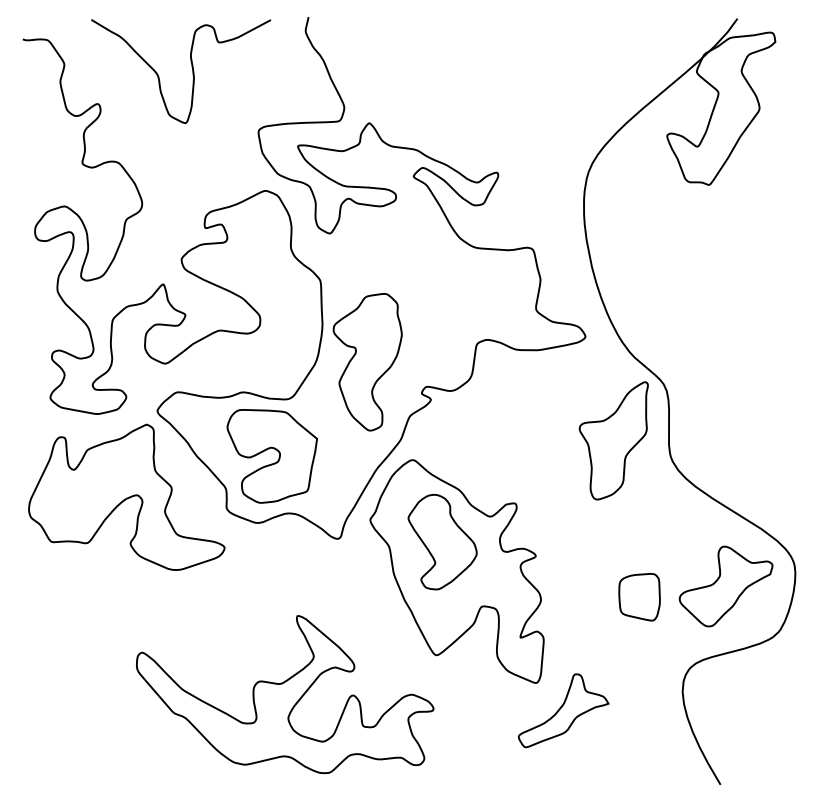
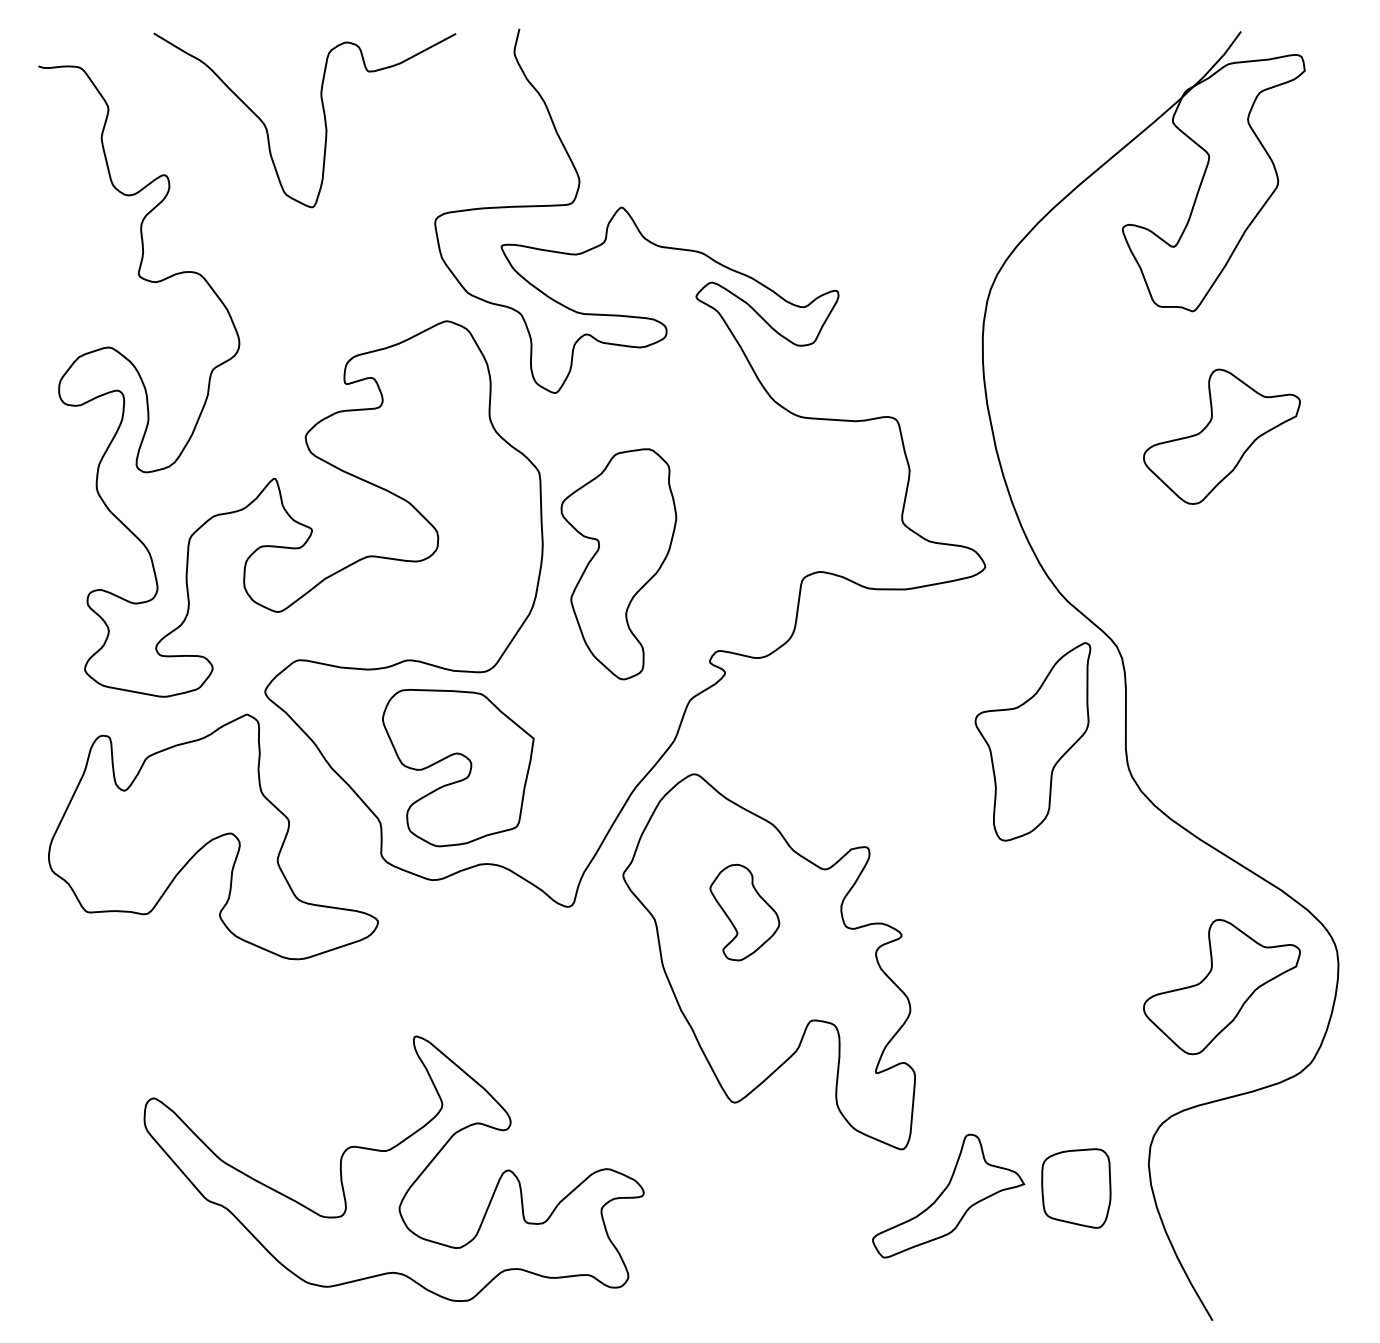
part: (725, 259) -> (1220, 436), added
part: (367, 362) -> (618, 564), moved
part: (442, 542) -> (744, 912), size x0.6
part: (639, 597) -> (1076, 1188), moved
part: (285, 694) -> (394, 1168), moved

